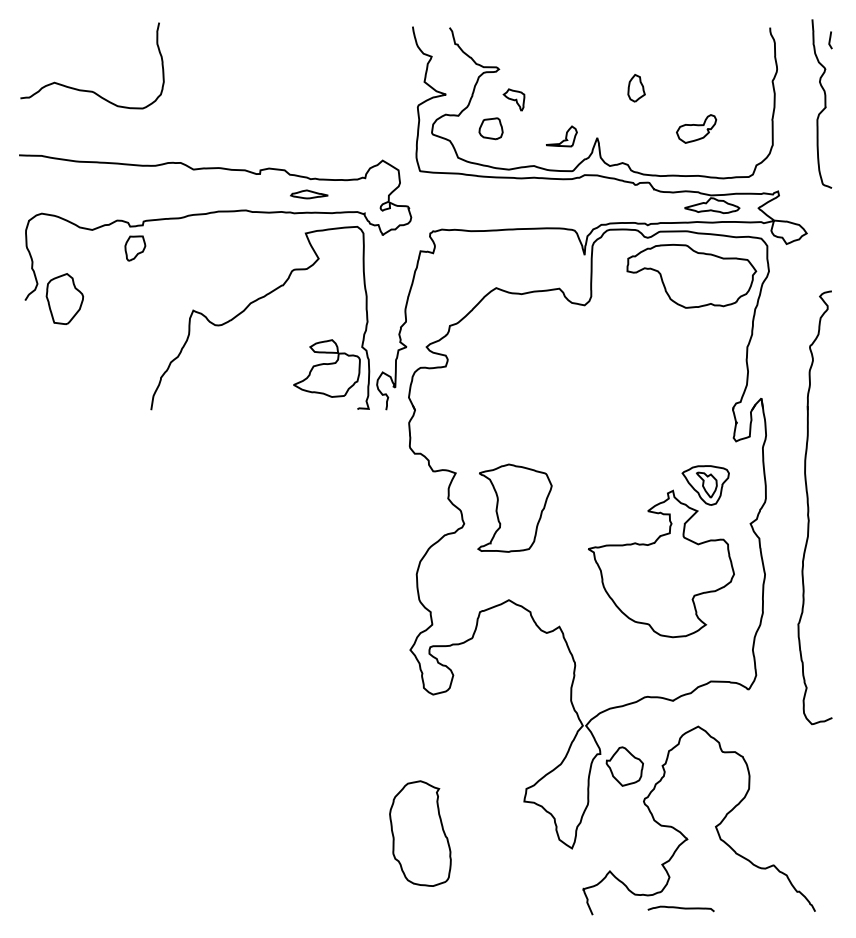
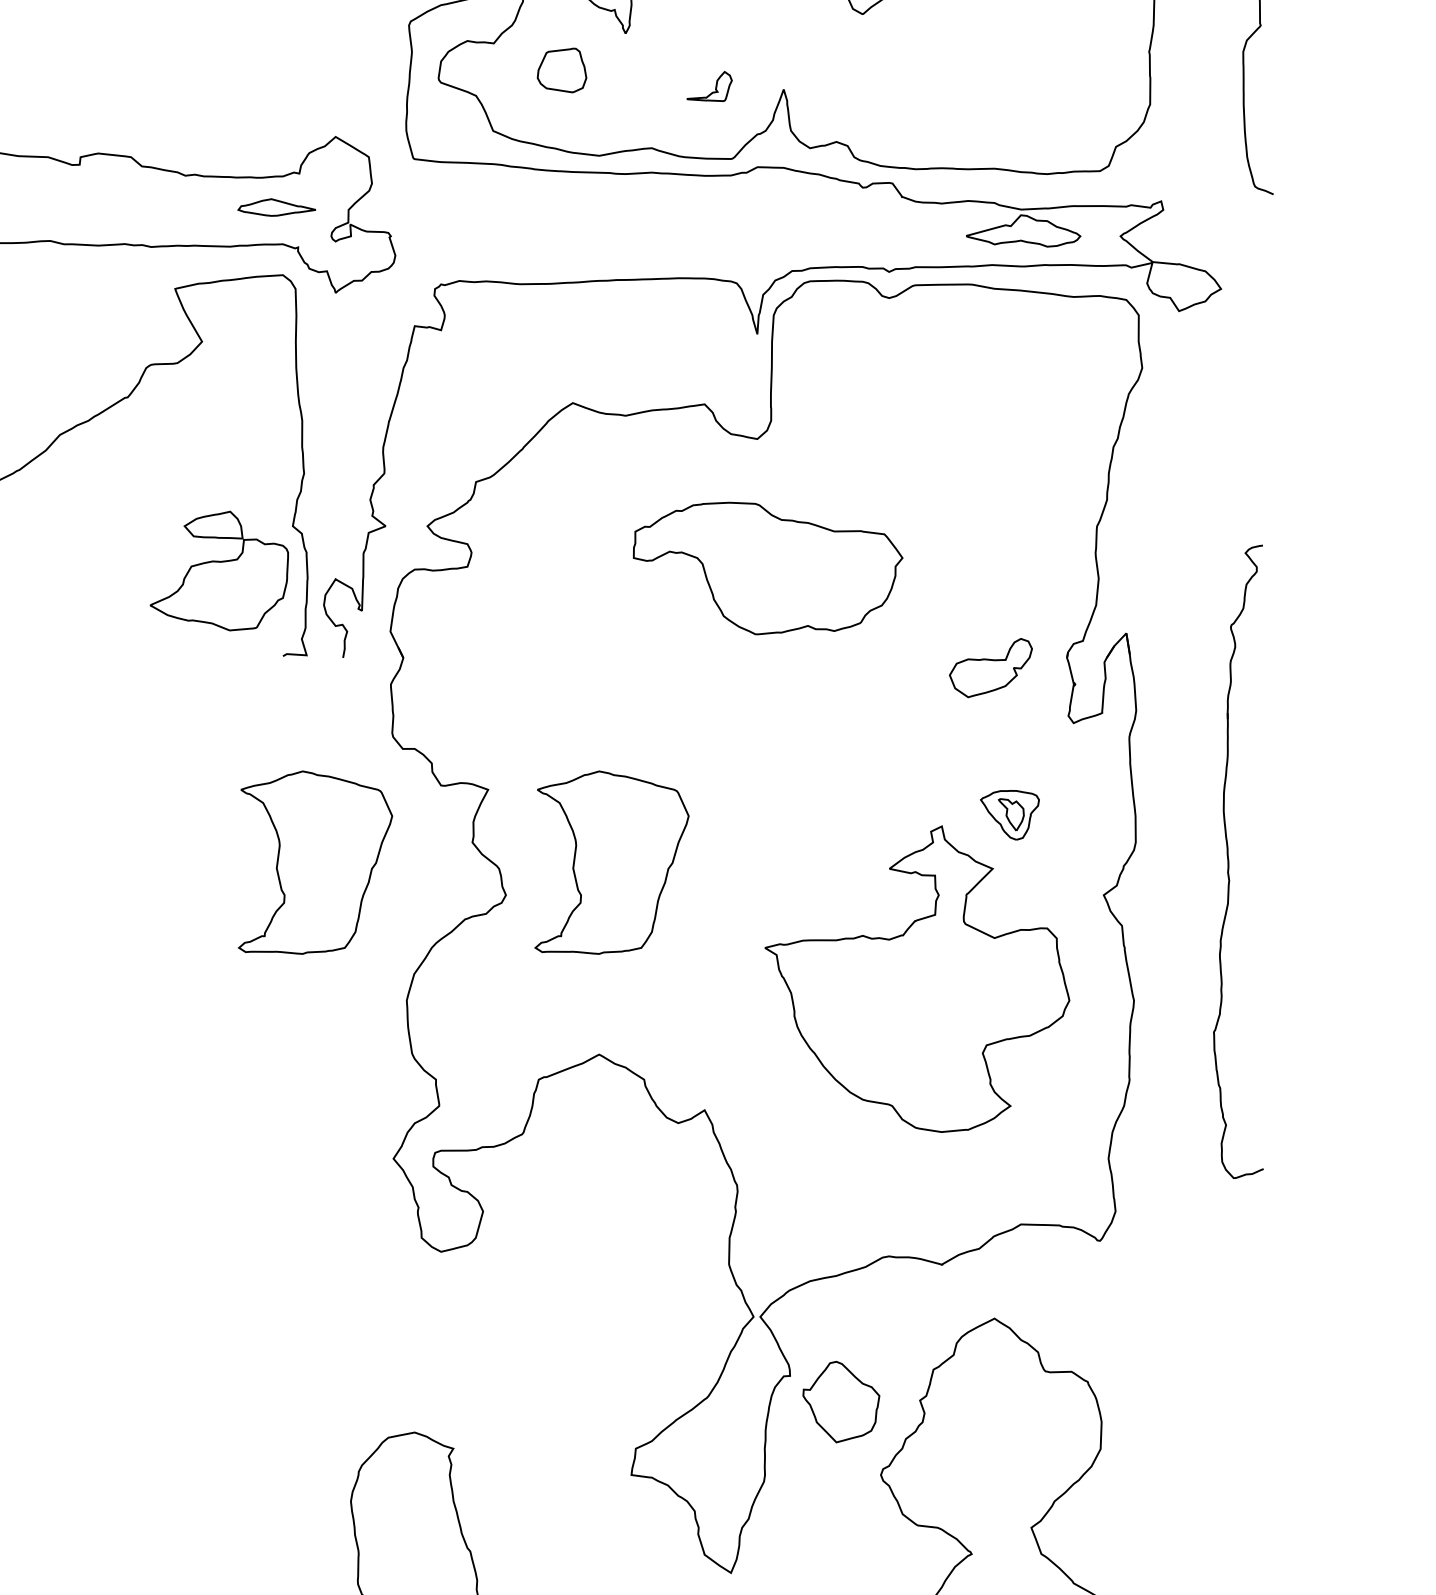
part: (696, 128) -> (990, 666), moved
part: (561, 136) -> (709, 86), size x0.7
part: (309, 194) -> (276, 207), moved
part: (691, 276) -> (767, 568), moved
part: (705, 485) -> (1009, 815), size x0.6
part: (372, 507) -> (314, 861), added
part: (814, 507) -> (1237, 861), size x0.7

